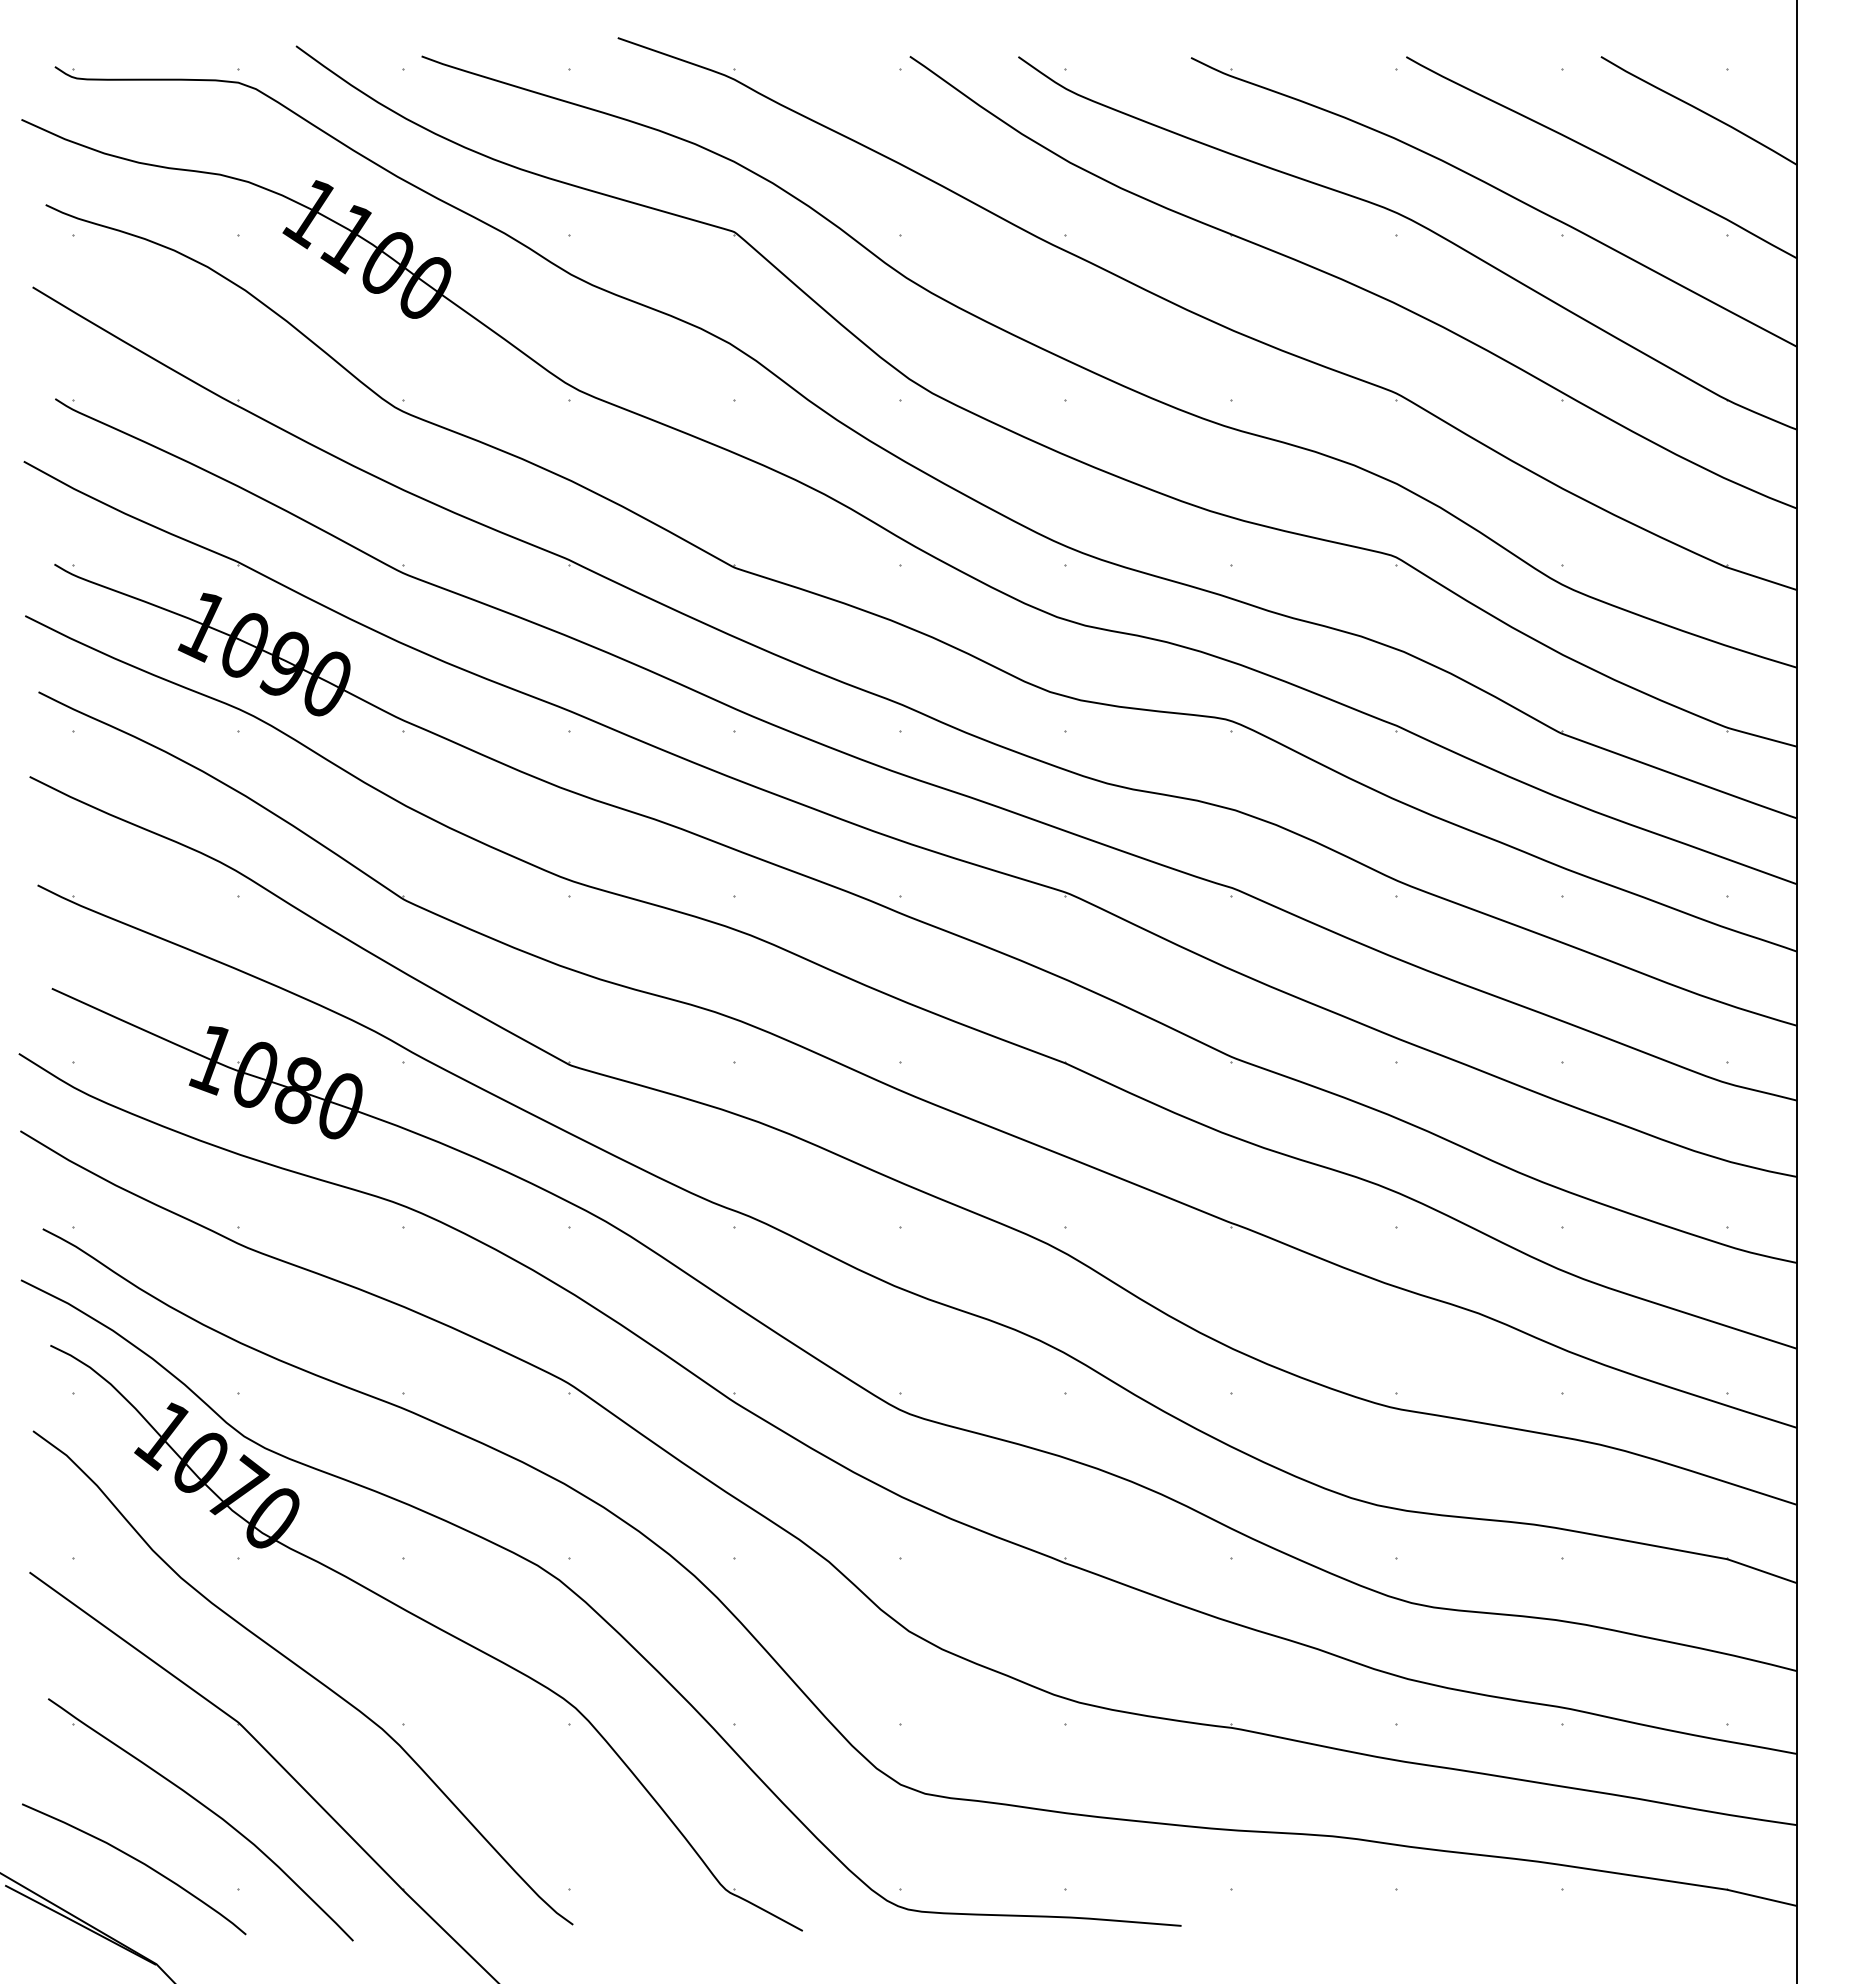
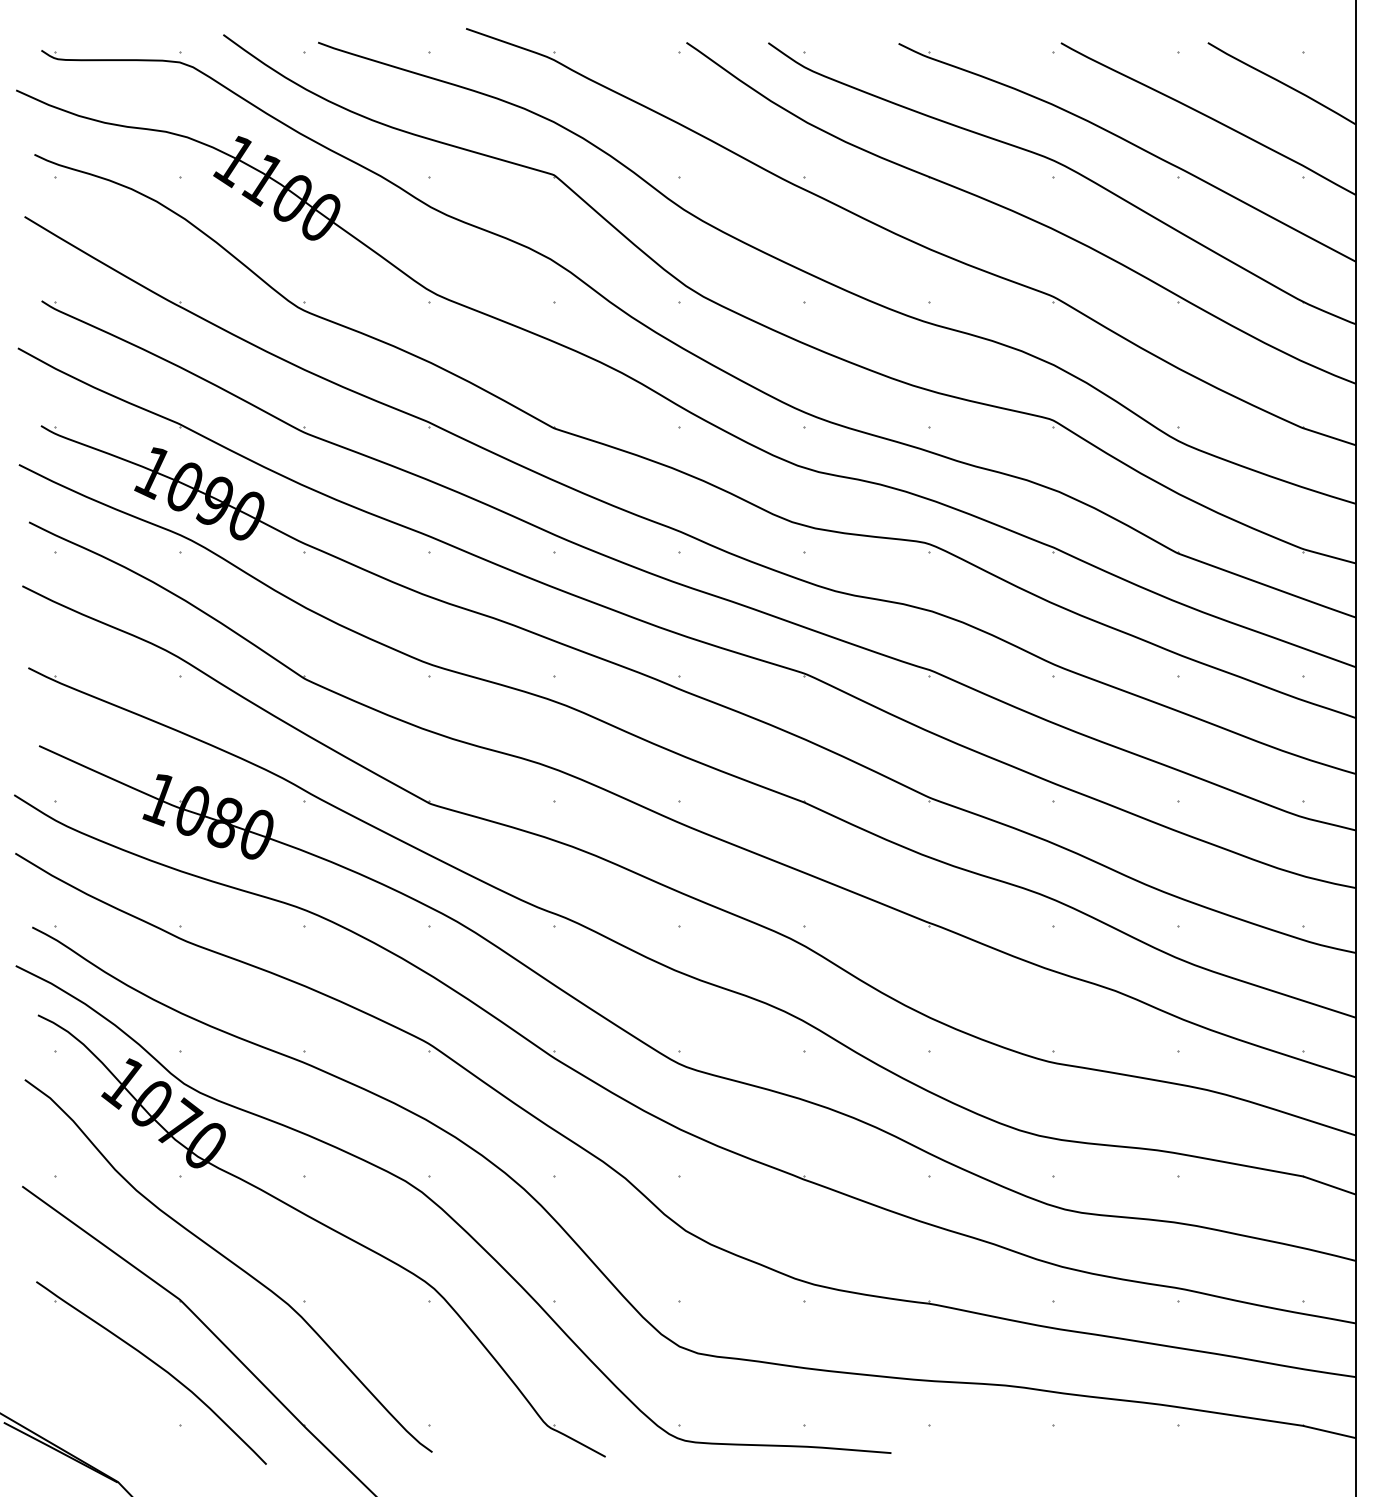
curve: (137, 1861) -> (103, 1404), removed

